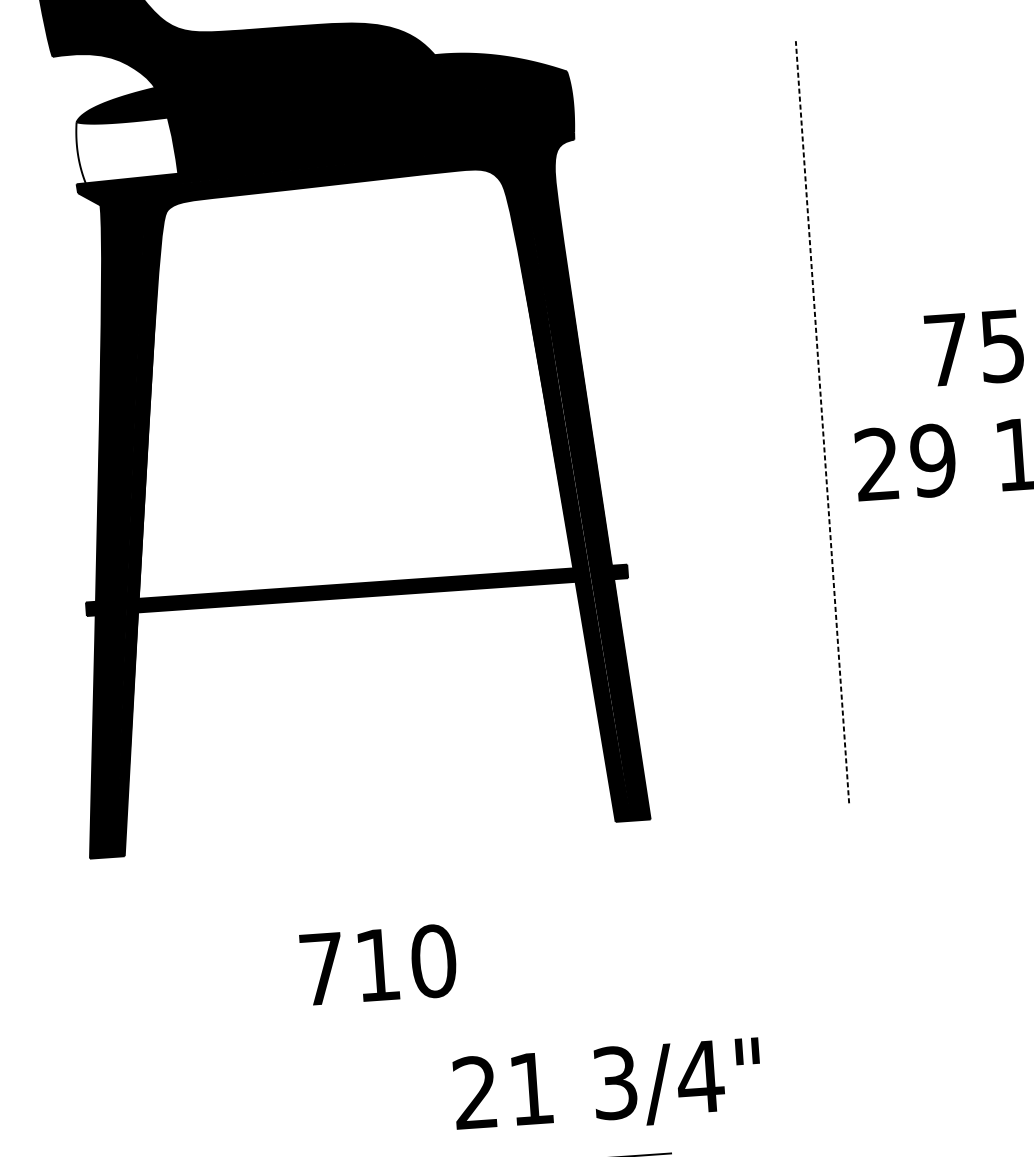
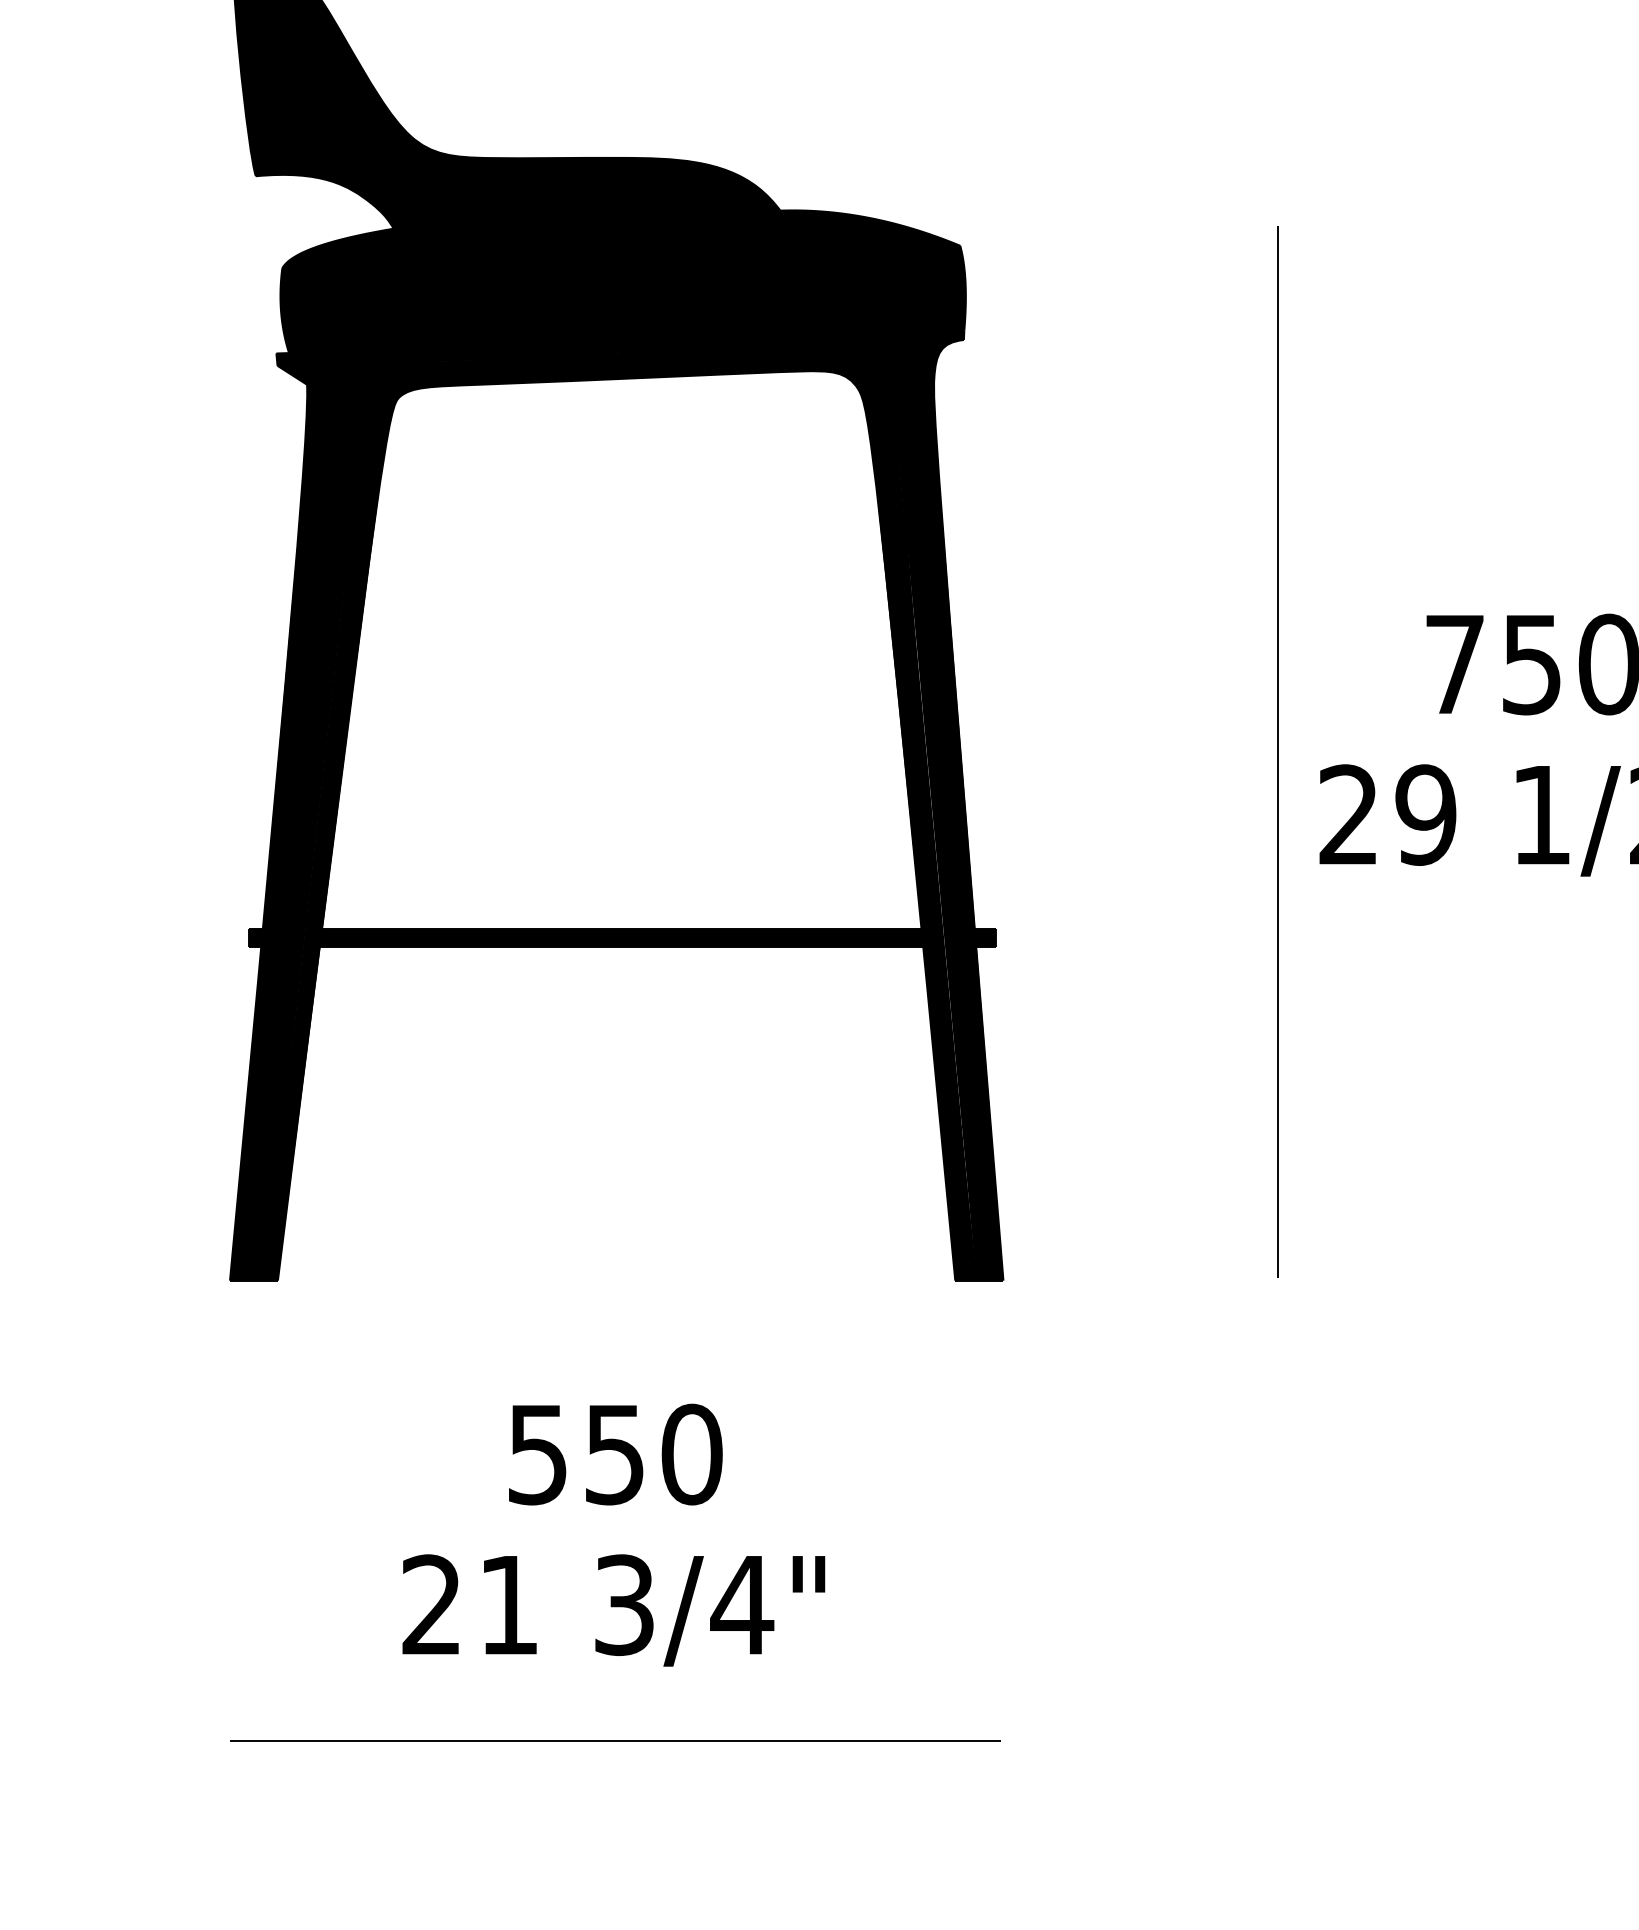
fill: (126, 149) -> (348, 310), added
line: (822, 422) -> (1277, 751), dashed -> solid
text: (350, 967) -> (576, 1455), 710 -> 550
text: (607, 1087) -> (613, 1610), moved

